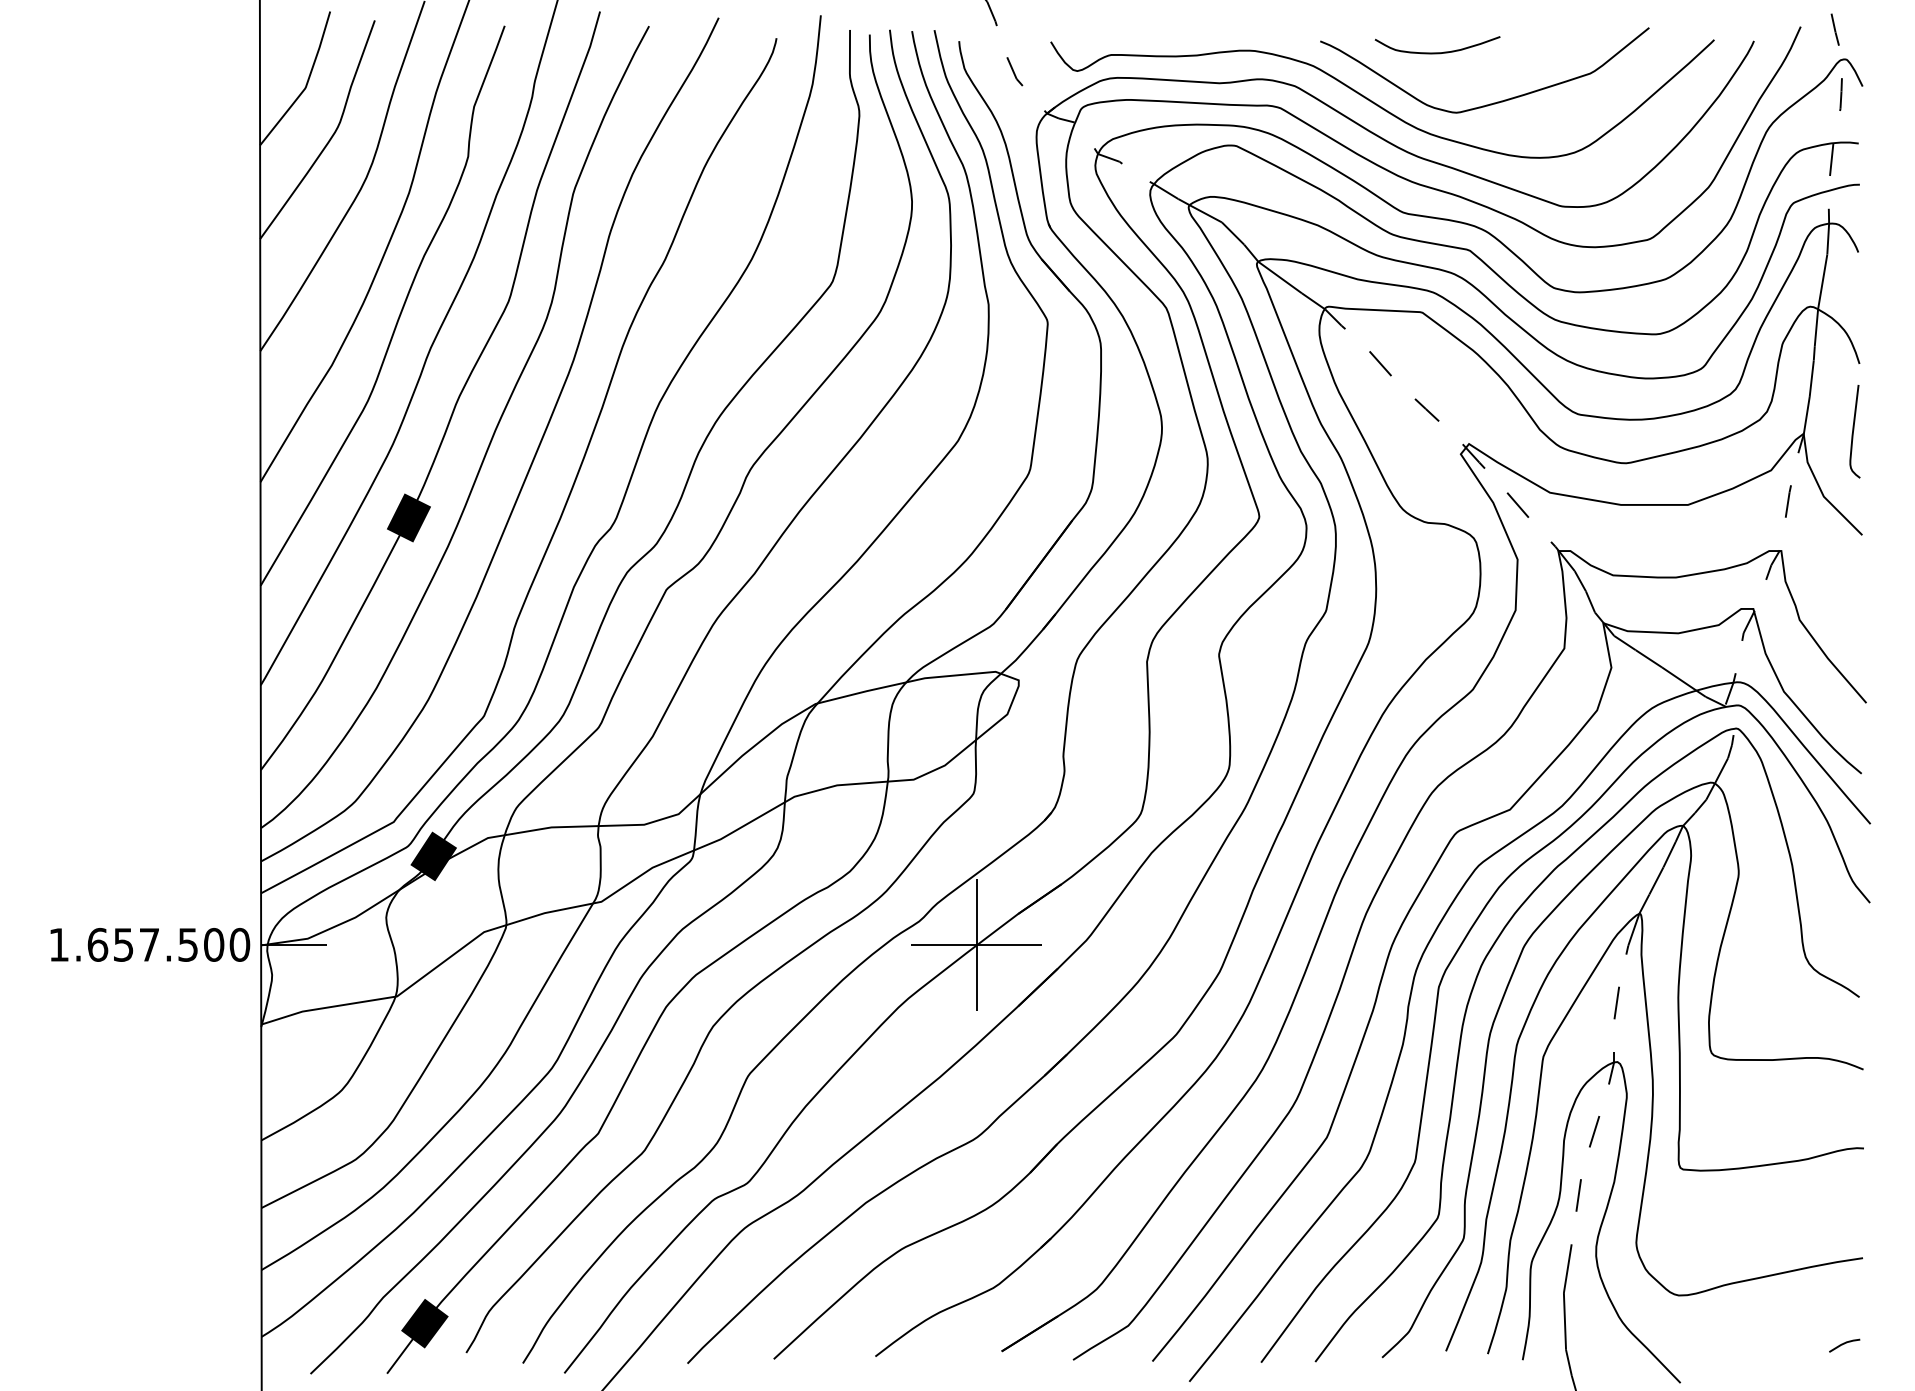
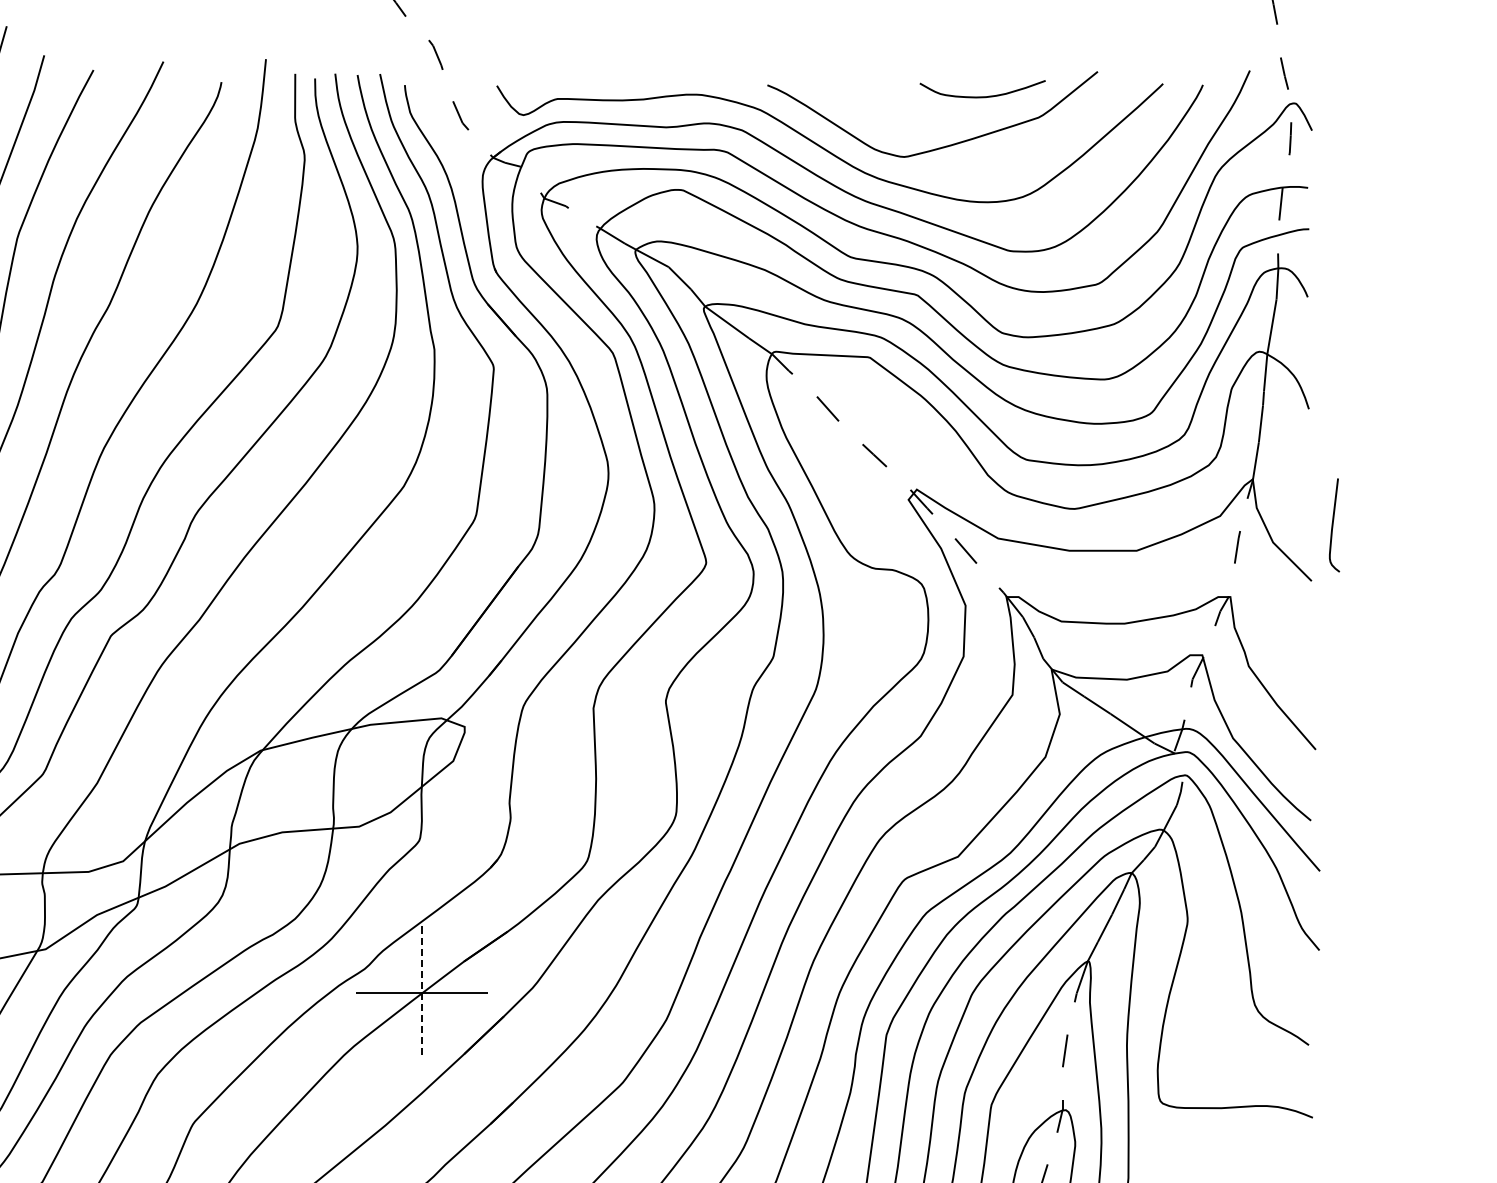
curve: (1437, 52) -> (982, 96), moved
curve: (1854, 430) -> (1333, 524), moved
line: (976, 944) -> (422, 992), solid -> dashed

